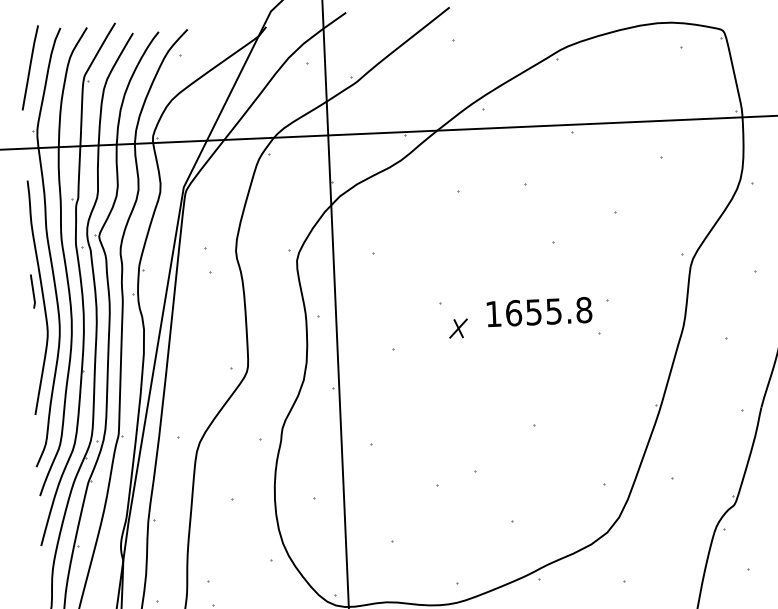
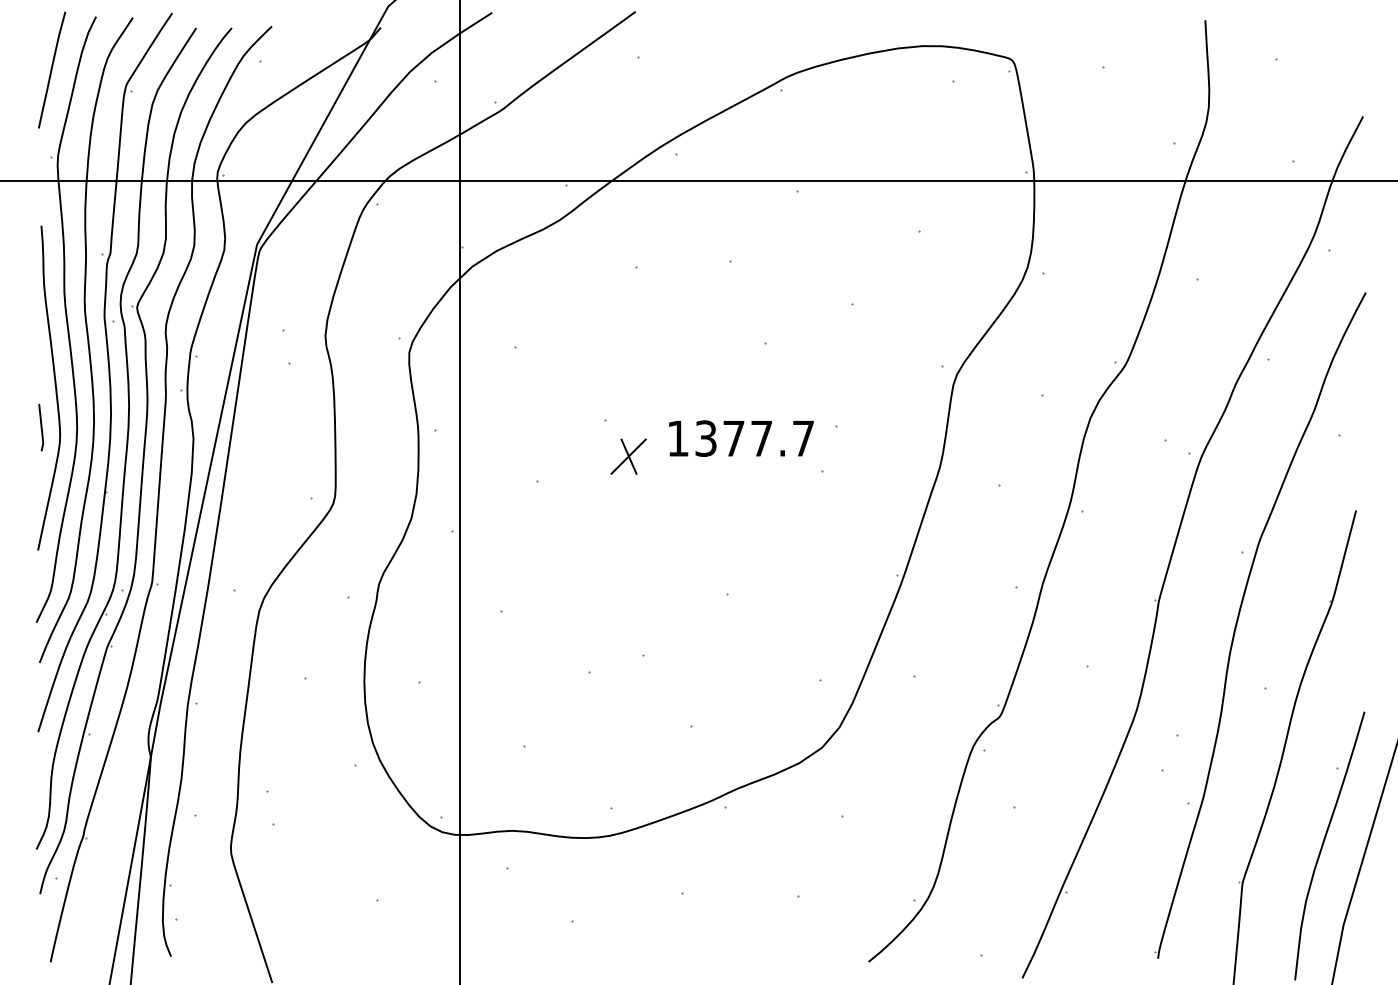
line: (33, 291) -> (41, 427), moved
text: (548, 311) -> (754, 438), 1655.8 -> 1377.7
part: (458, 328) -> (628, 456), size x1.43

